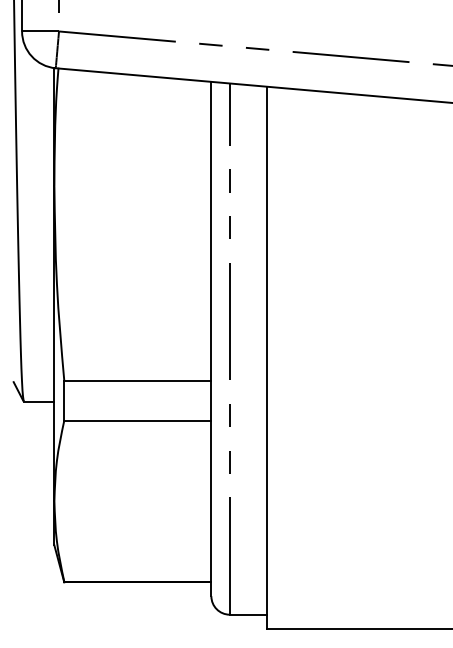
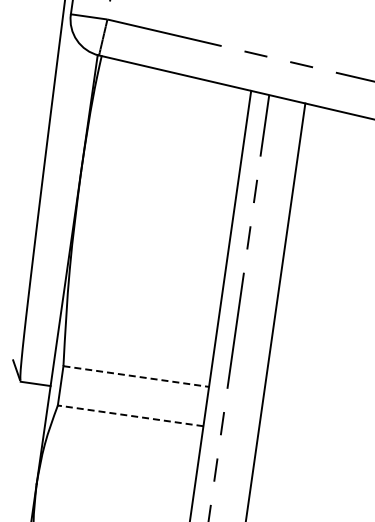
line: (137, 380) -> (135, 376), solid -> dashed
line: (137, 420) -> (130, 415), solid -> dashed

